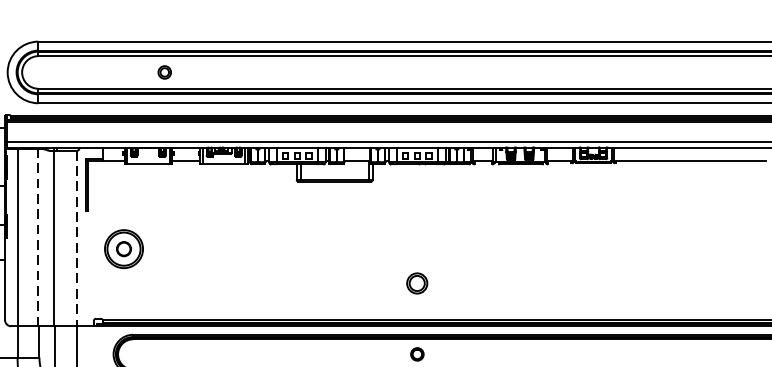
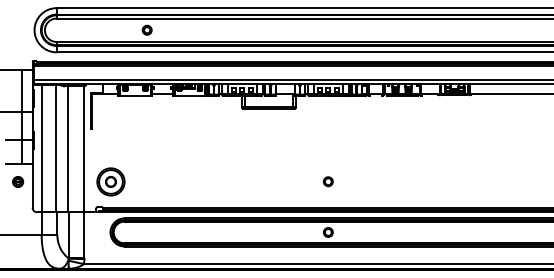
line: (38, 237) -> (56, 148), dashed -> solid
line: (77, 238) -> (84, 149), dashed -> solid
part: (123, 248) -> (110, 181), moved
part: (417, 283) -> (328, 181), size x0.62

